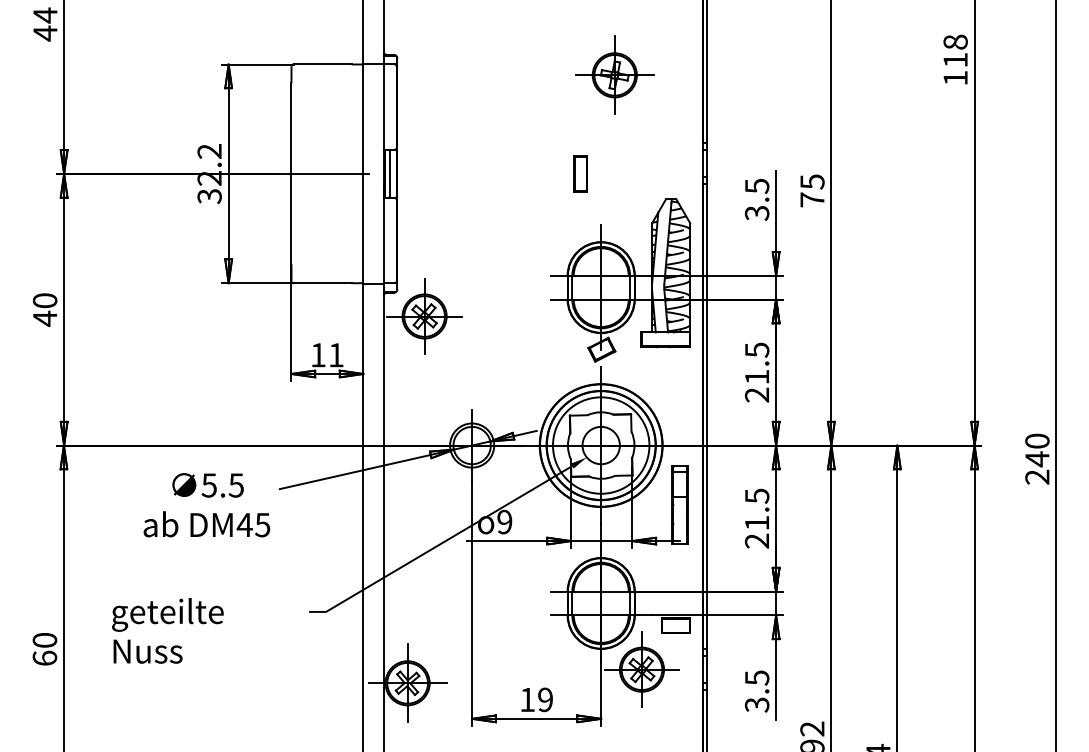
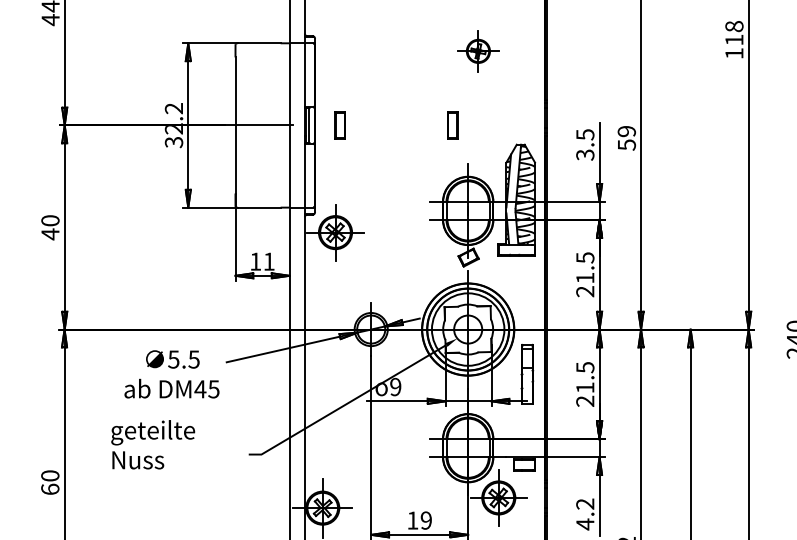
part: (614, 74) -> (478, 50), size x0.7
part: (430, 173) -> (339, 125), added
text: (812, 190) -> (626, 137), 75 -> 59
text: (167, 630) -> (152, 444), moved
text: (756, 691) -> (584, 514), 3.5 -> 4.2

